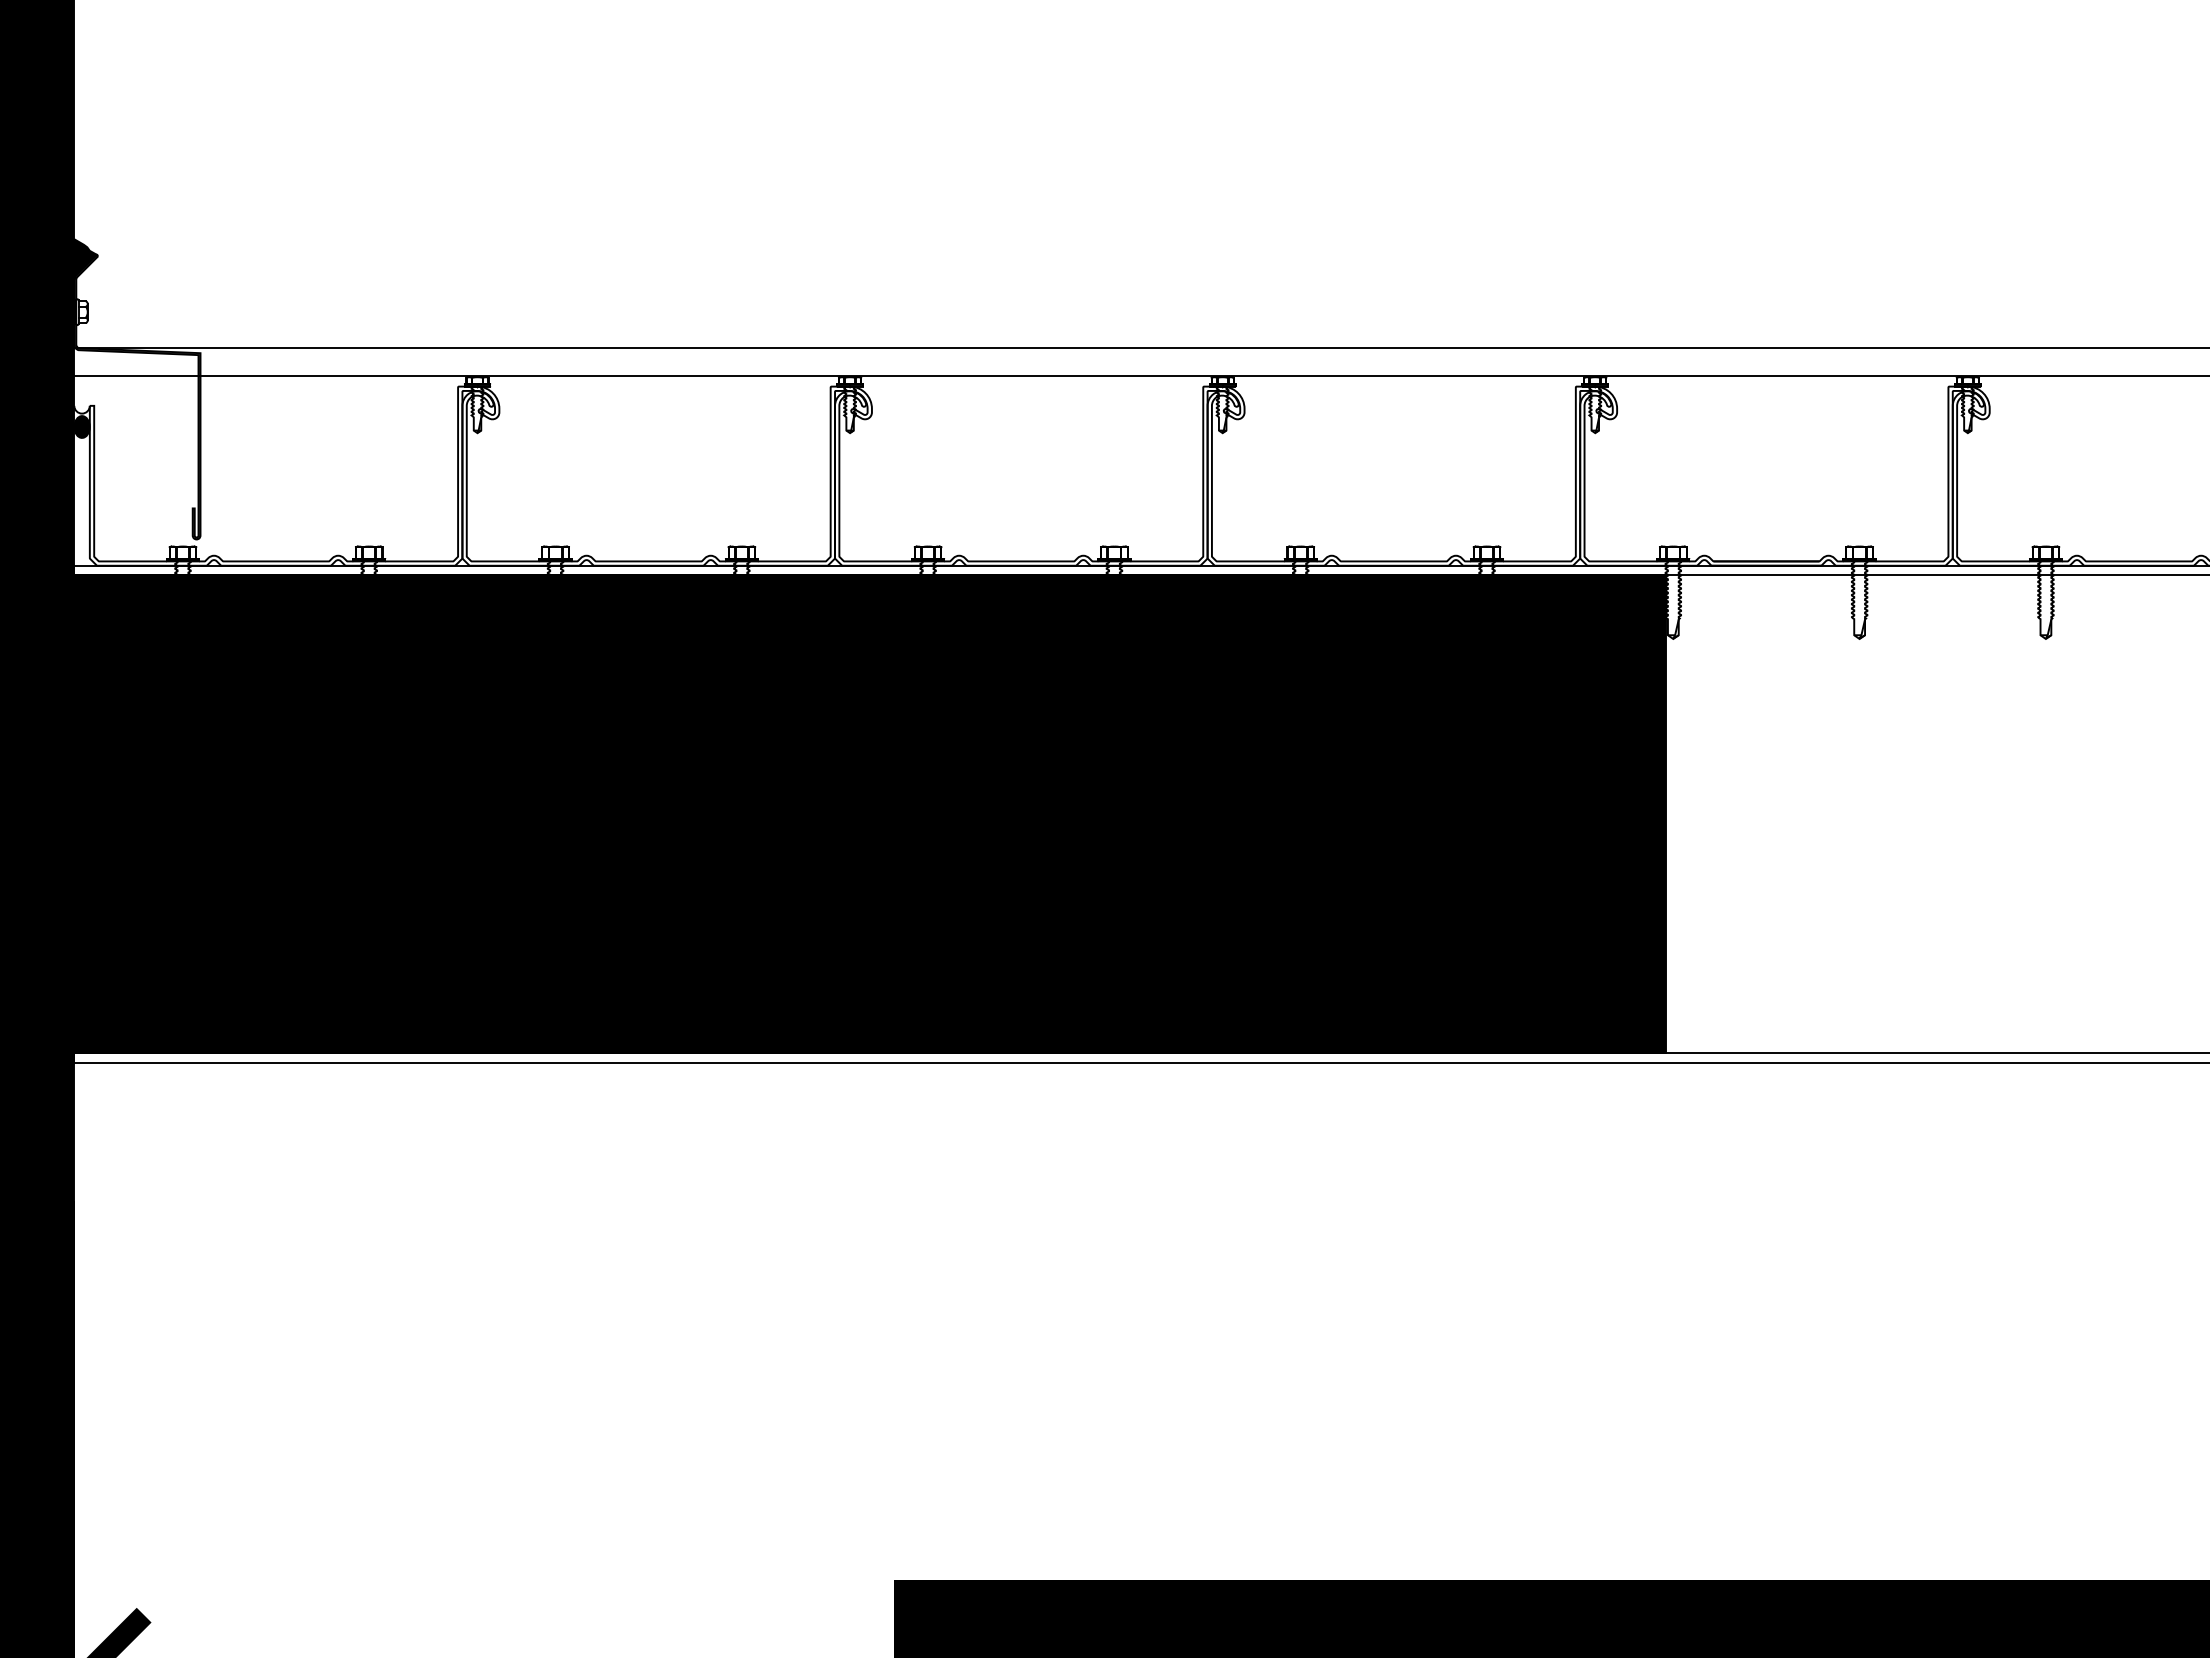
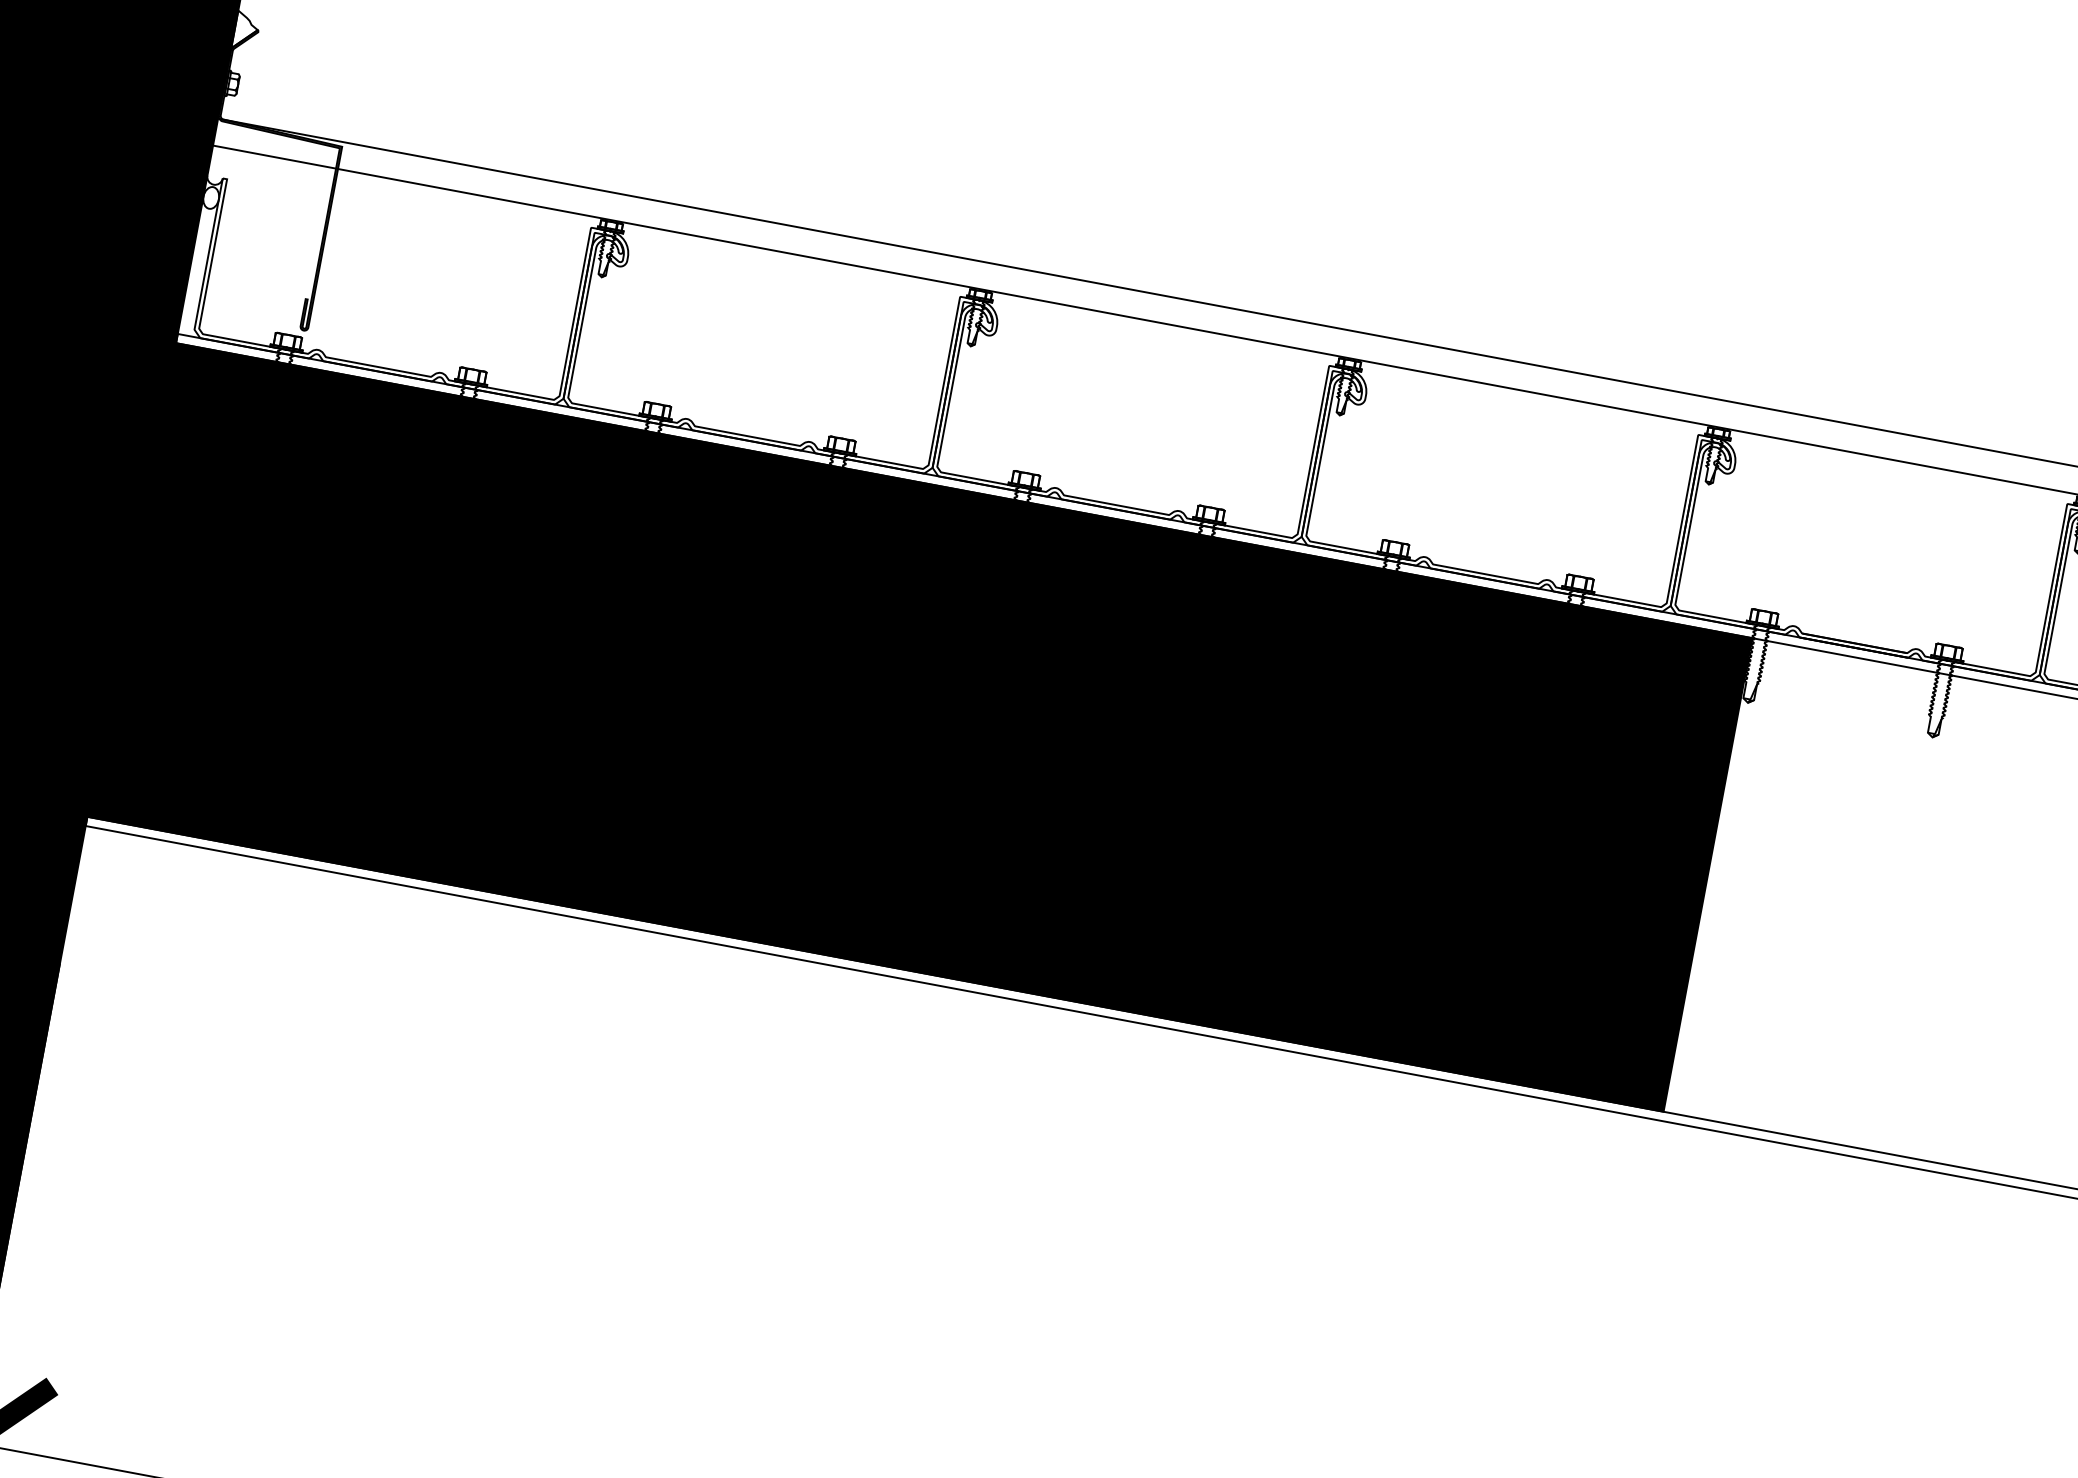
fill: (85, 259) -> (245, 32), removed
fill: (81, 426) -> (210, 197), removed

